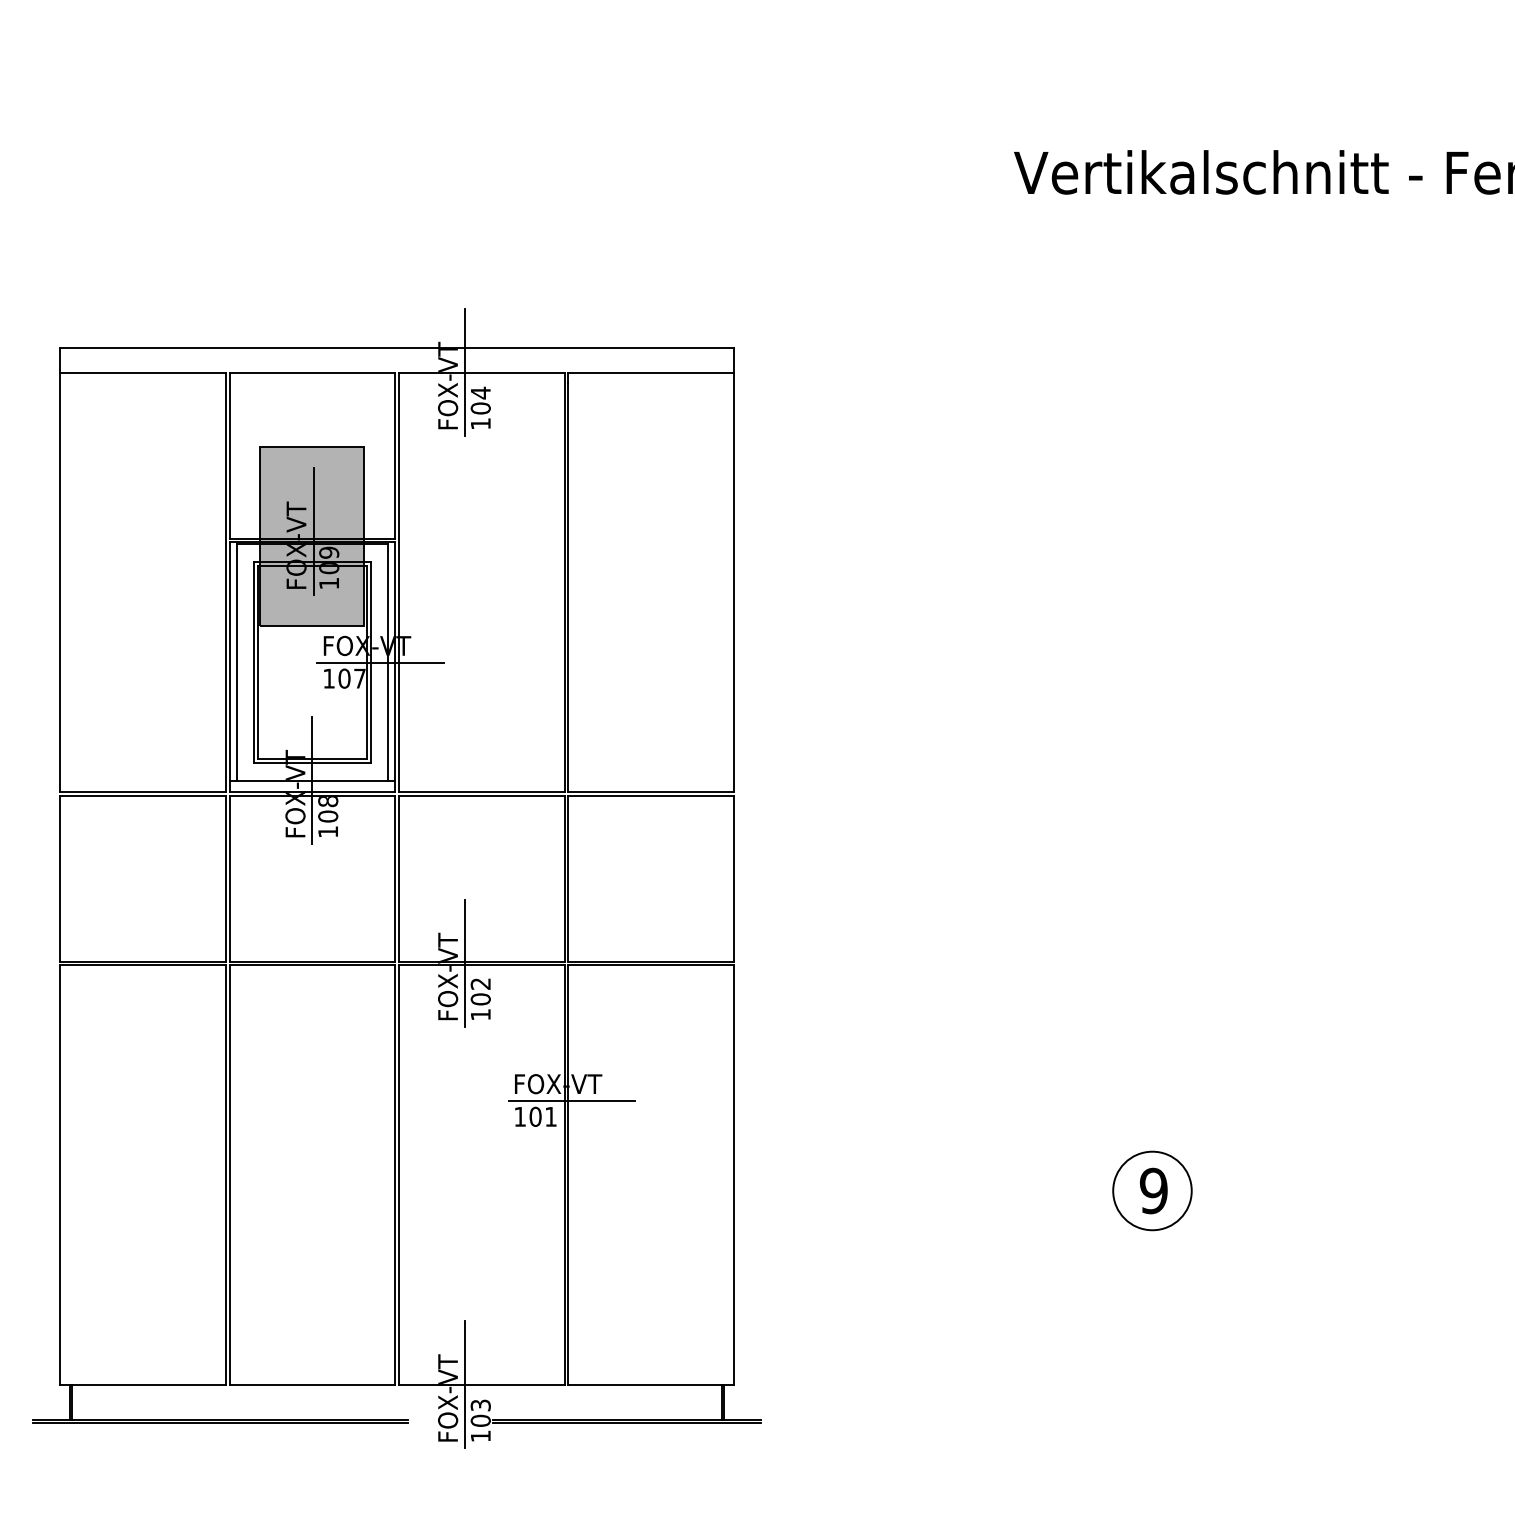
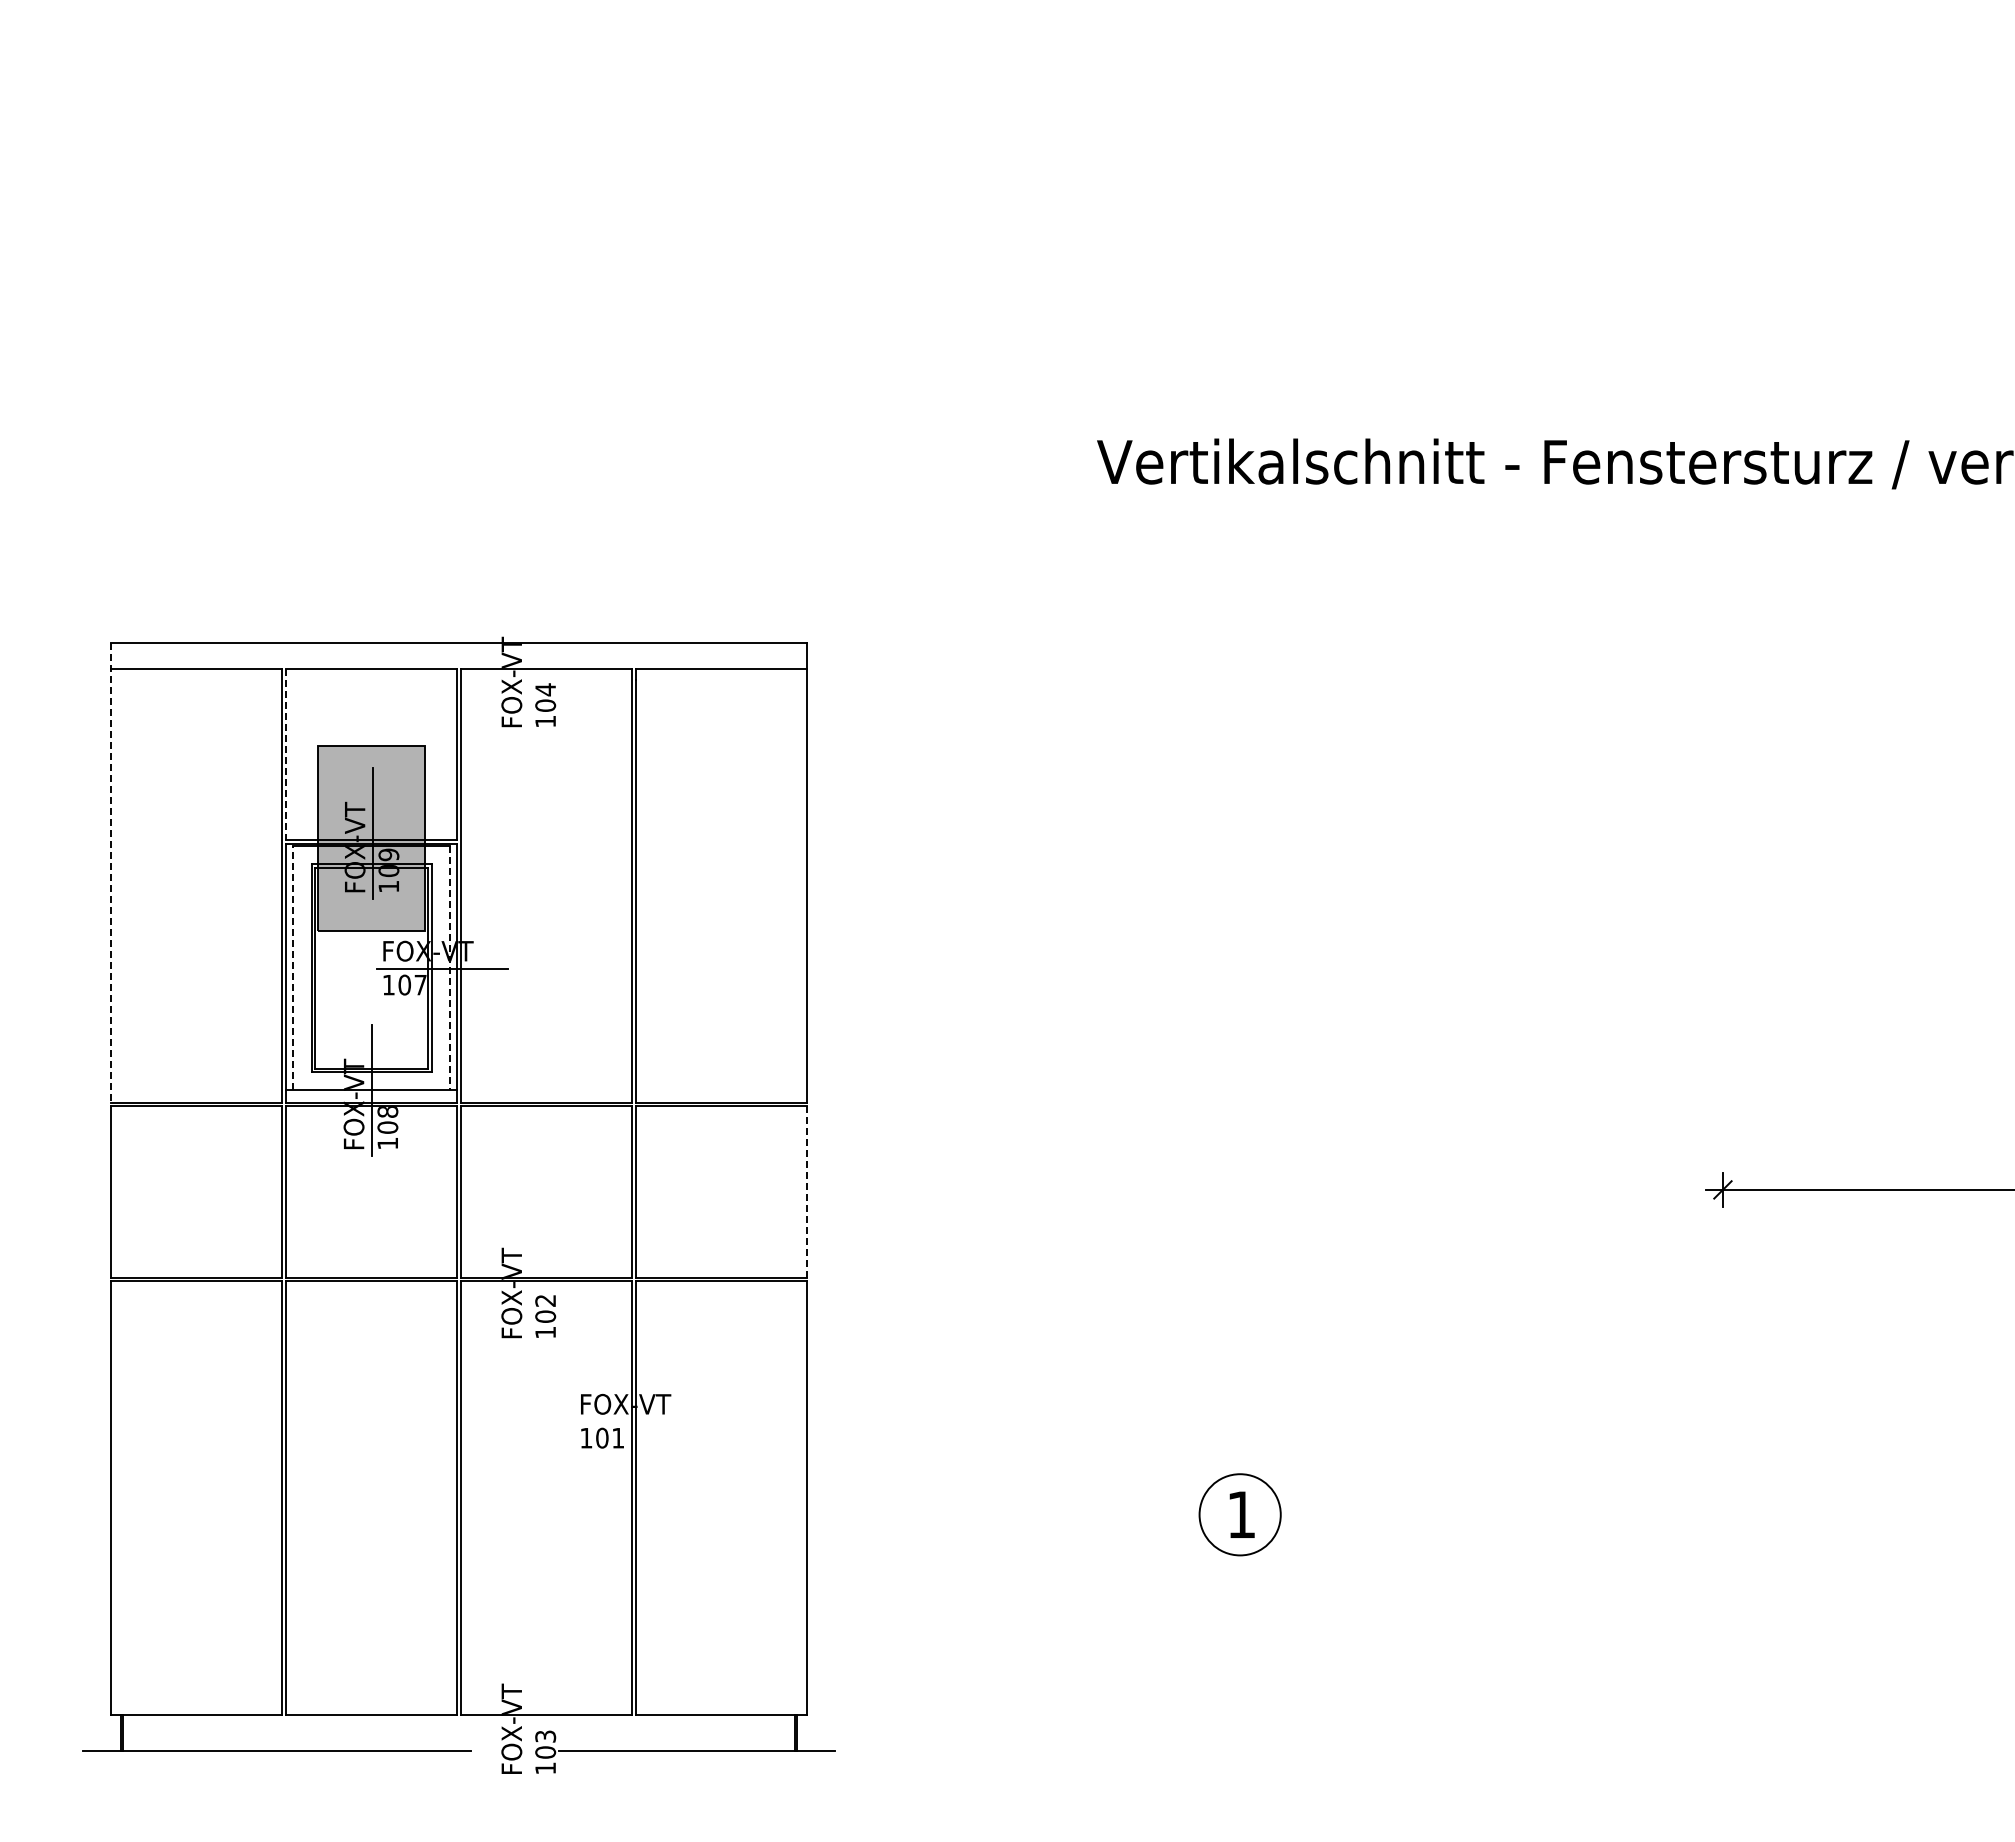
line: (465, 371) -> (529, 667), removed
line: (230, 455) -> (286, 754), solid -> dashed
line: (60, 570) -> (111, 873), solid -> dashed
line: (236, 661) -> (293, 967), solid -> dashed
line: (387, 662) -> (449, 968), solid -> dashed
line: (734, 878) -> (807, 1191), solid -> dashed
line: (465, 962) -> (529, 1278), removed
line: (571, 1100) -> (639, 1421), removed
text: (1153, 1190) -> (1241, 1514), 9 -> 1
line: (465, 1384) -> (529, 1714), removed
line: (220, 1423) -> (276, 1755), removed
line: (626, 1423) -> (696, 1755), removed

